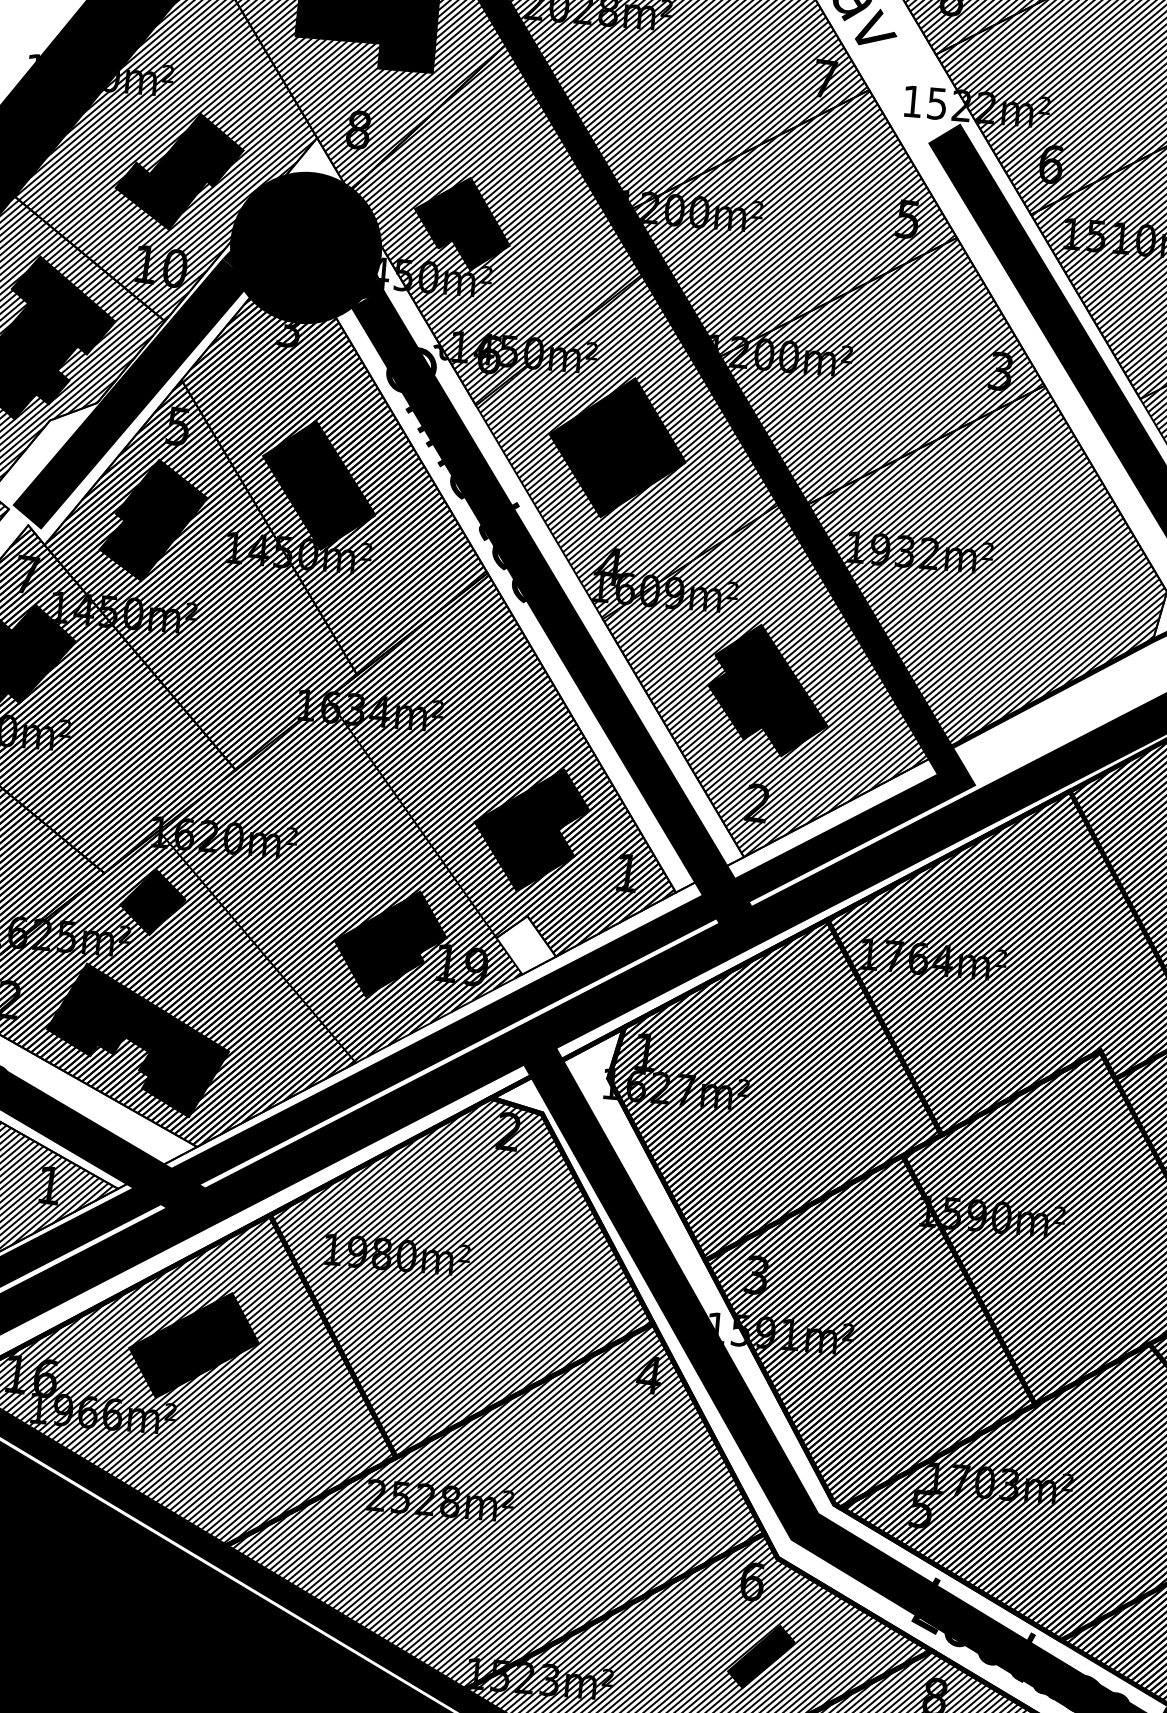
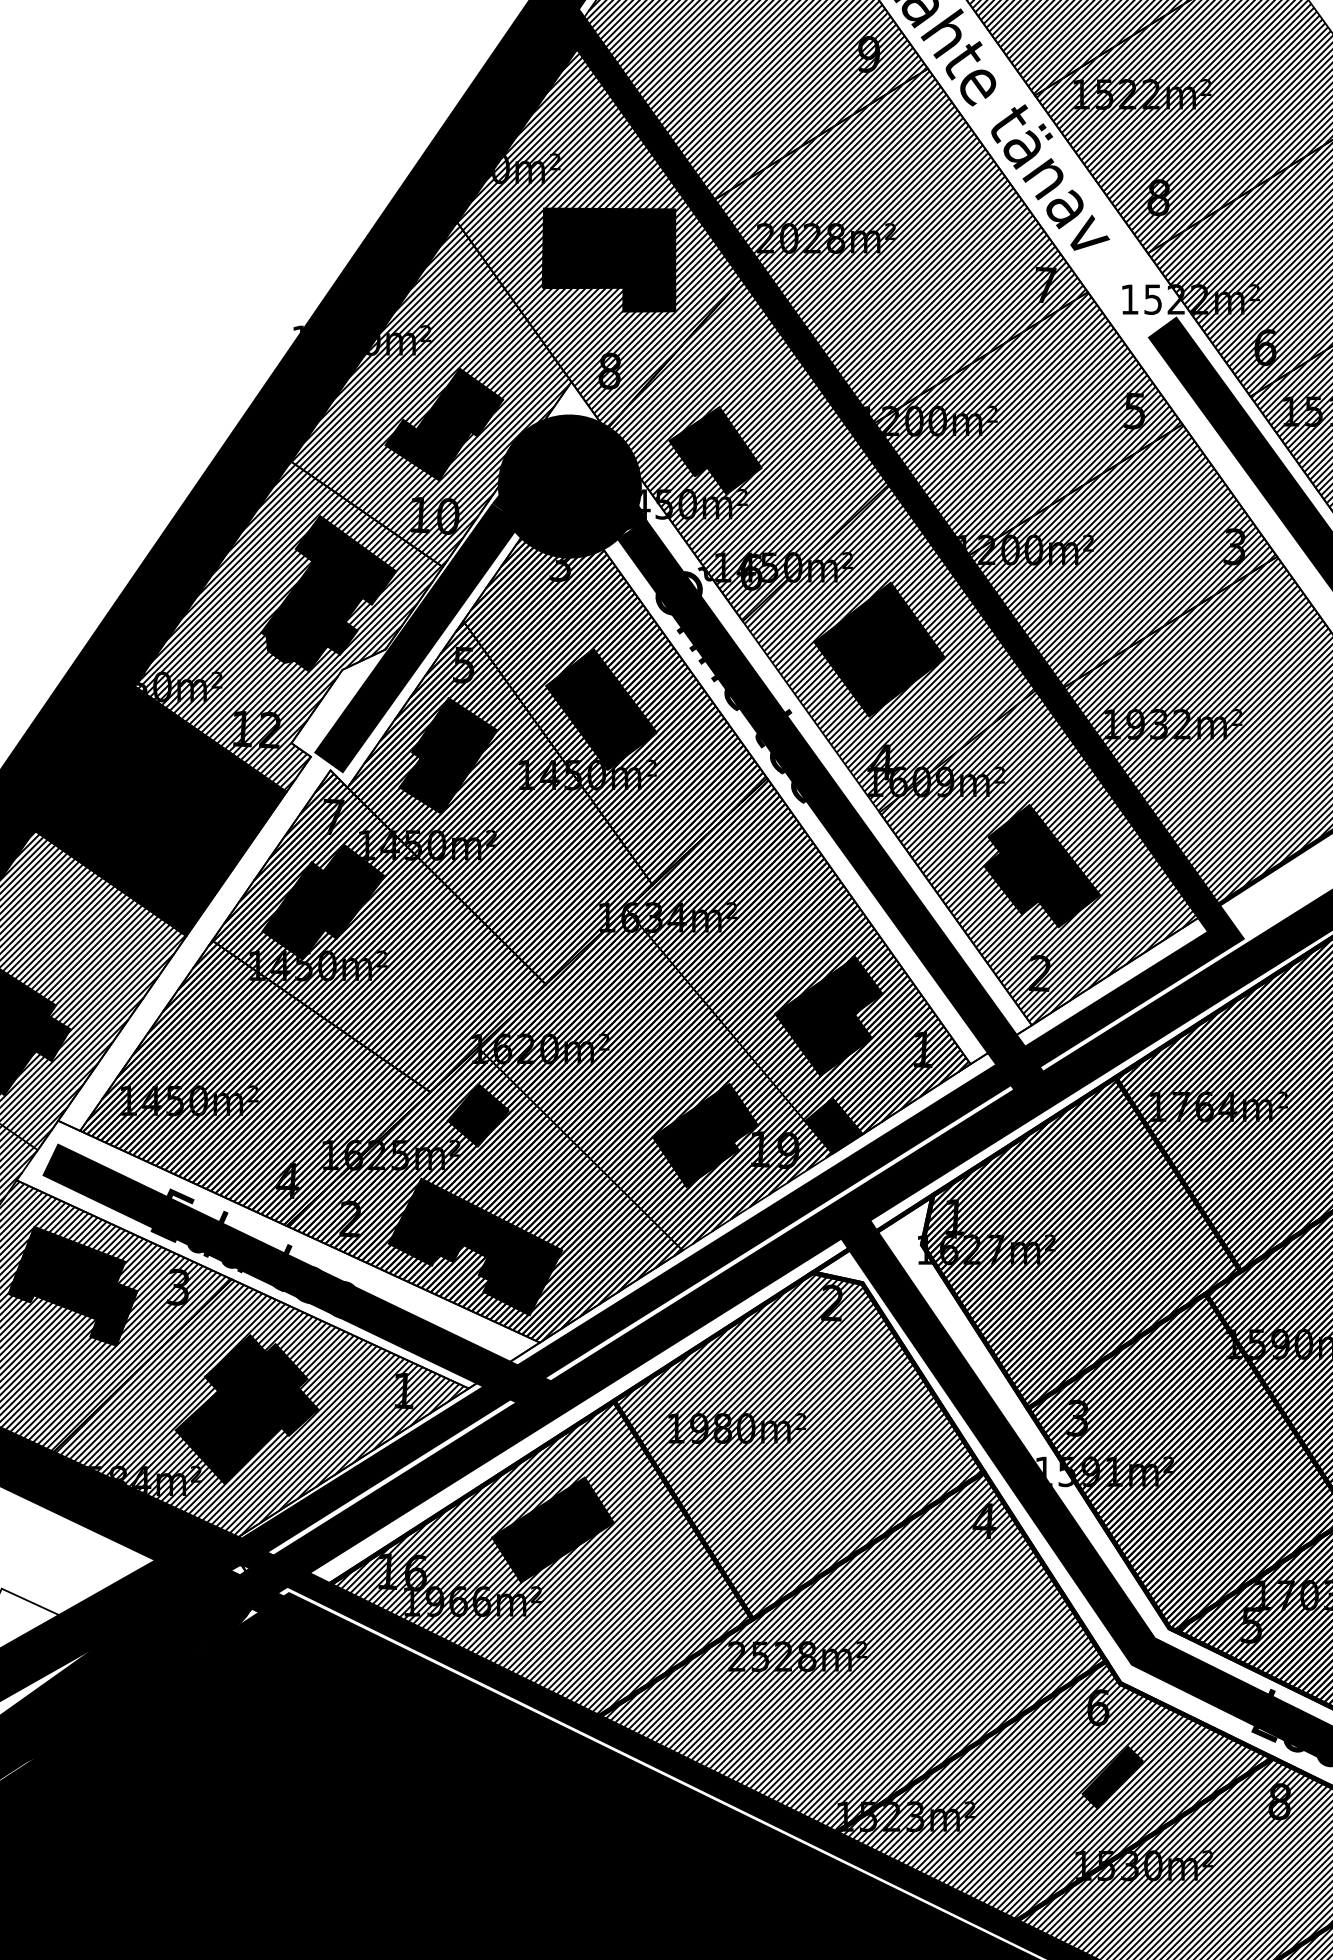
fill: (526, 944) -> (833, 1125), added

